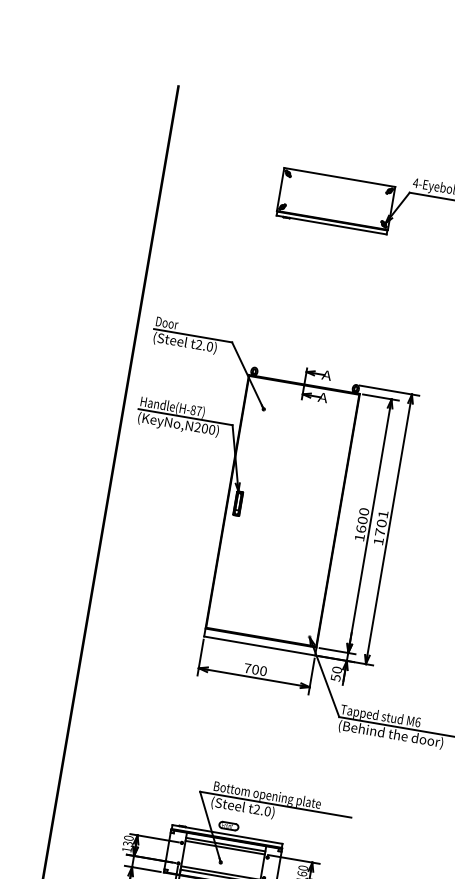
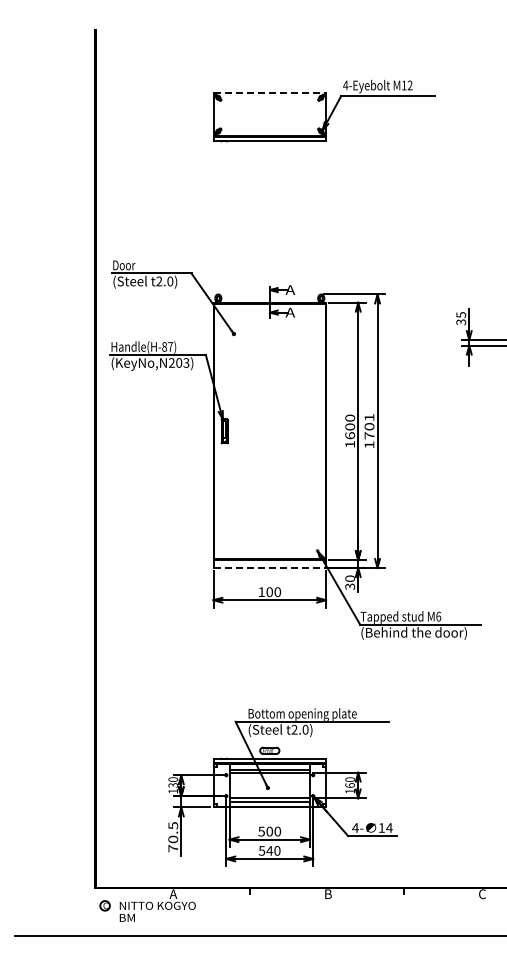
line: (340, 177) -> (270, 92), solid -> dashed
text: (212, 429) -> (186, 362), (KeyNo,N200) -> (KeyNo,N203)
line: (260, 646) -> (270, 568), solid -> dashed
text: (247, 667) -> (261, 591), 700 -> 100
text: (335, 677) -> (349, 586), 50 -> 30

